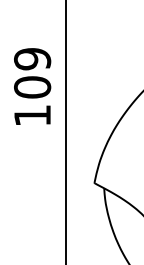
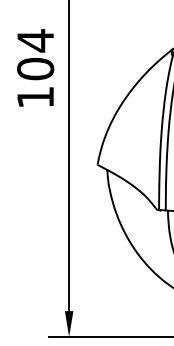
text: (32, 58) -> (35, 40), 109 -> 104

